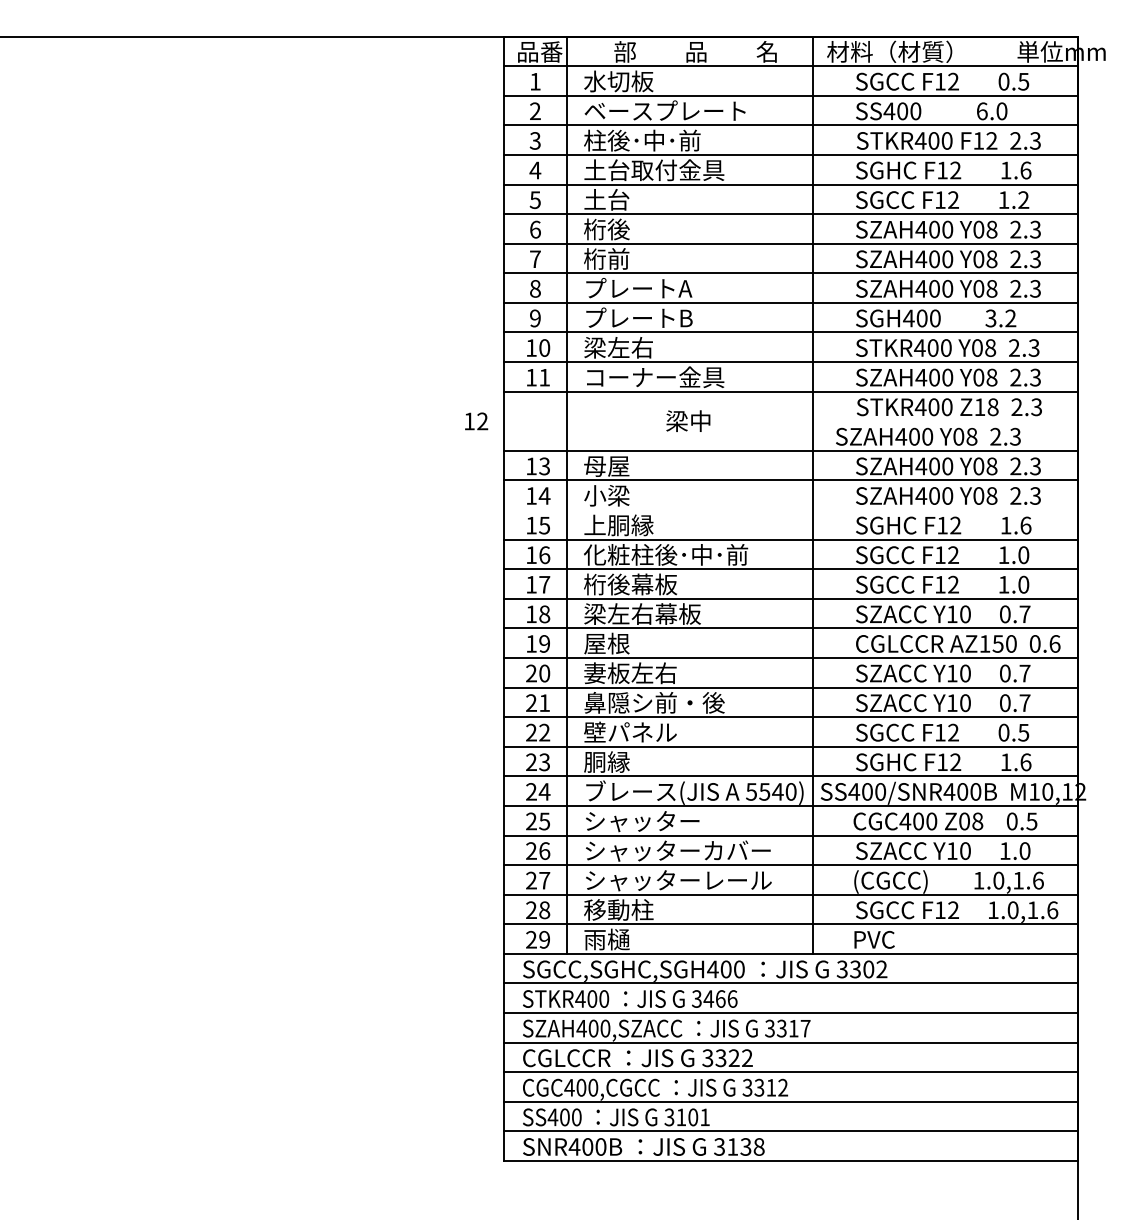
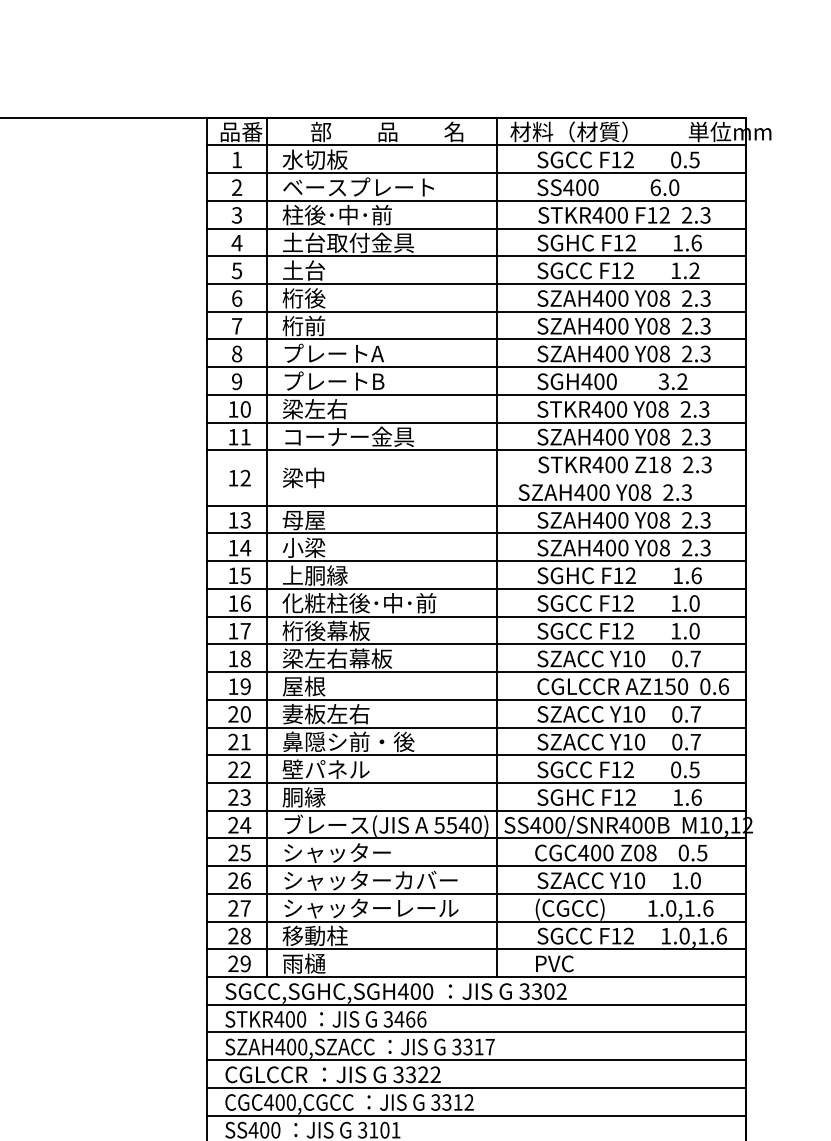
text: (688, 420) -> (303, 477), moved
text: (476, 421) -> (239, 478), moved
line: (790, 510) -> (476, 561), added

